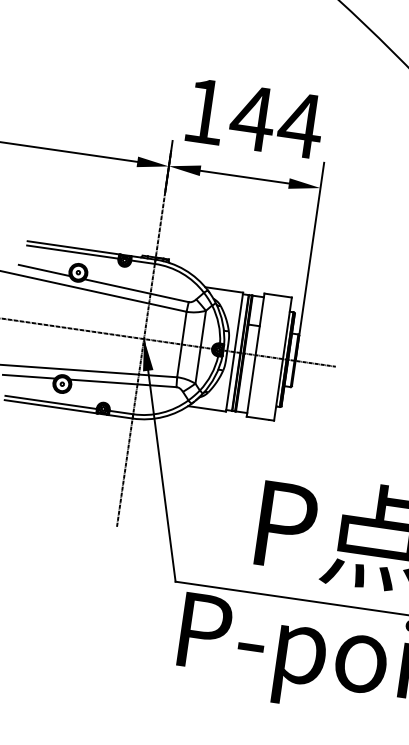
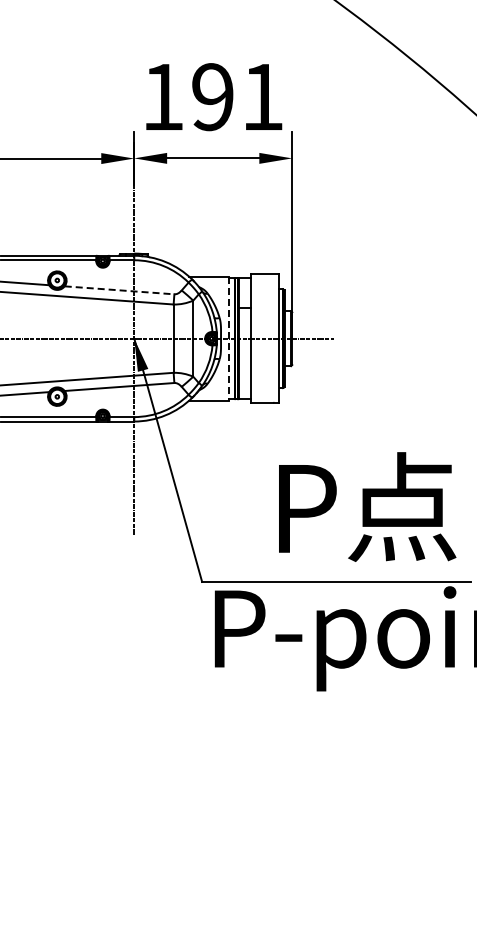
text: (276, 122) -> (237, 97), 144 -> 191
line: (136, 290) -> (119, 290), solid -> dashed
line: (234, 352) -> (228, 339), solid -> dashed

